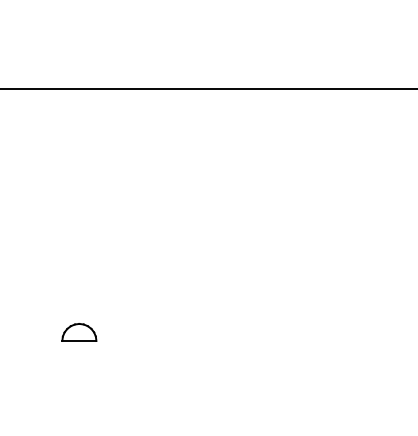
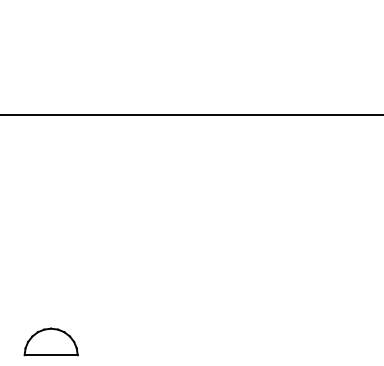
part: (79, 332) -> (51, 342), size x1.67

